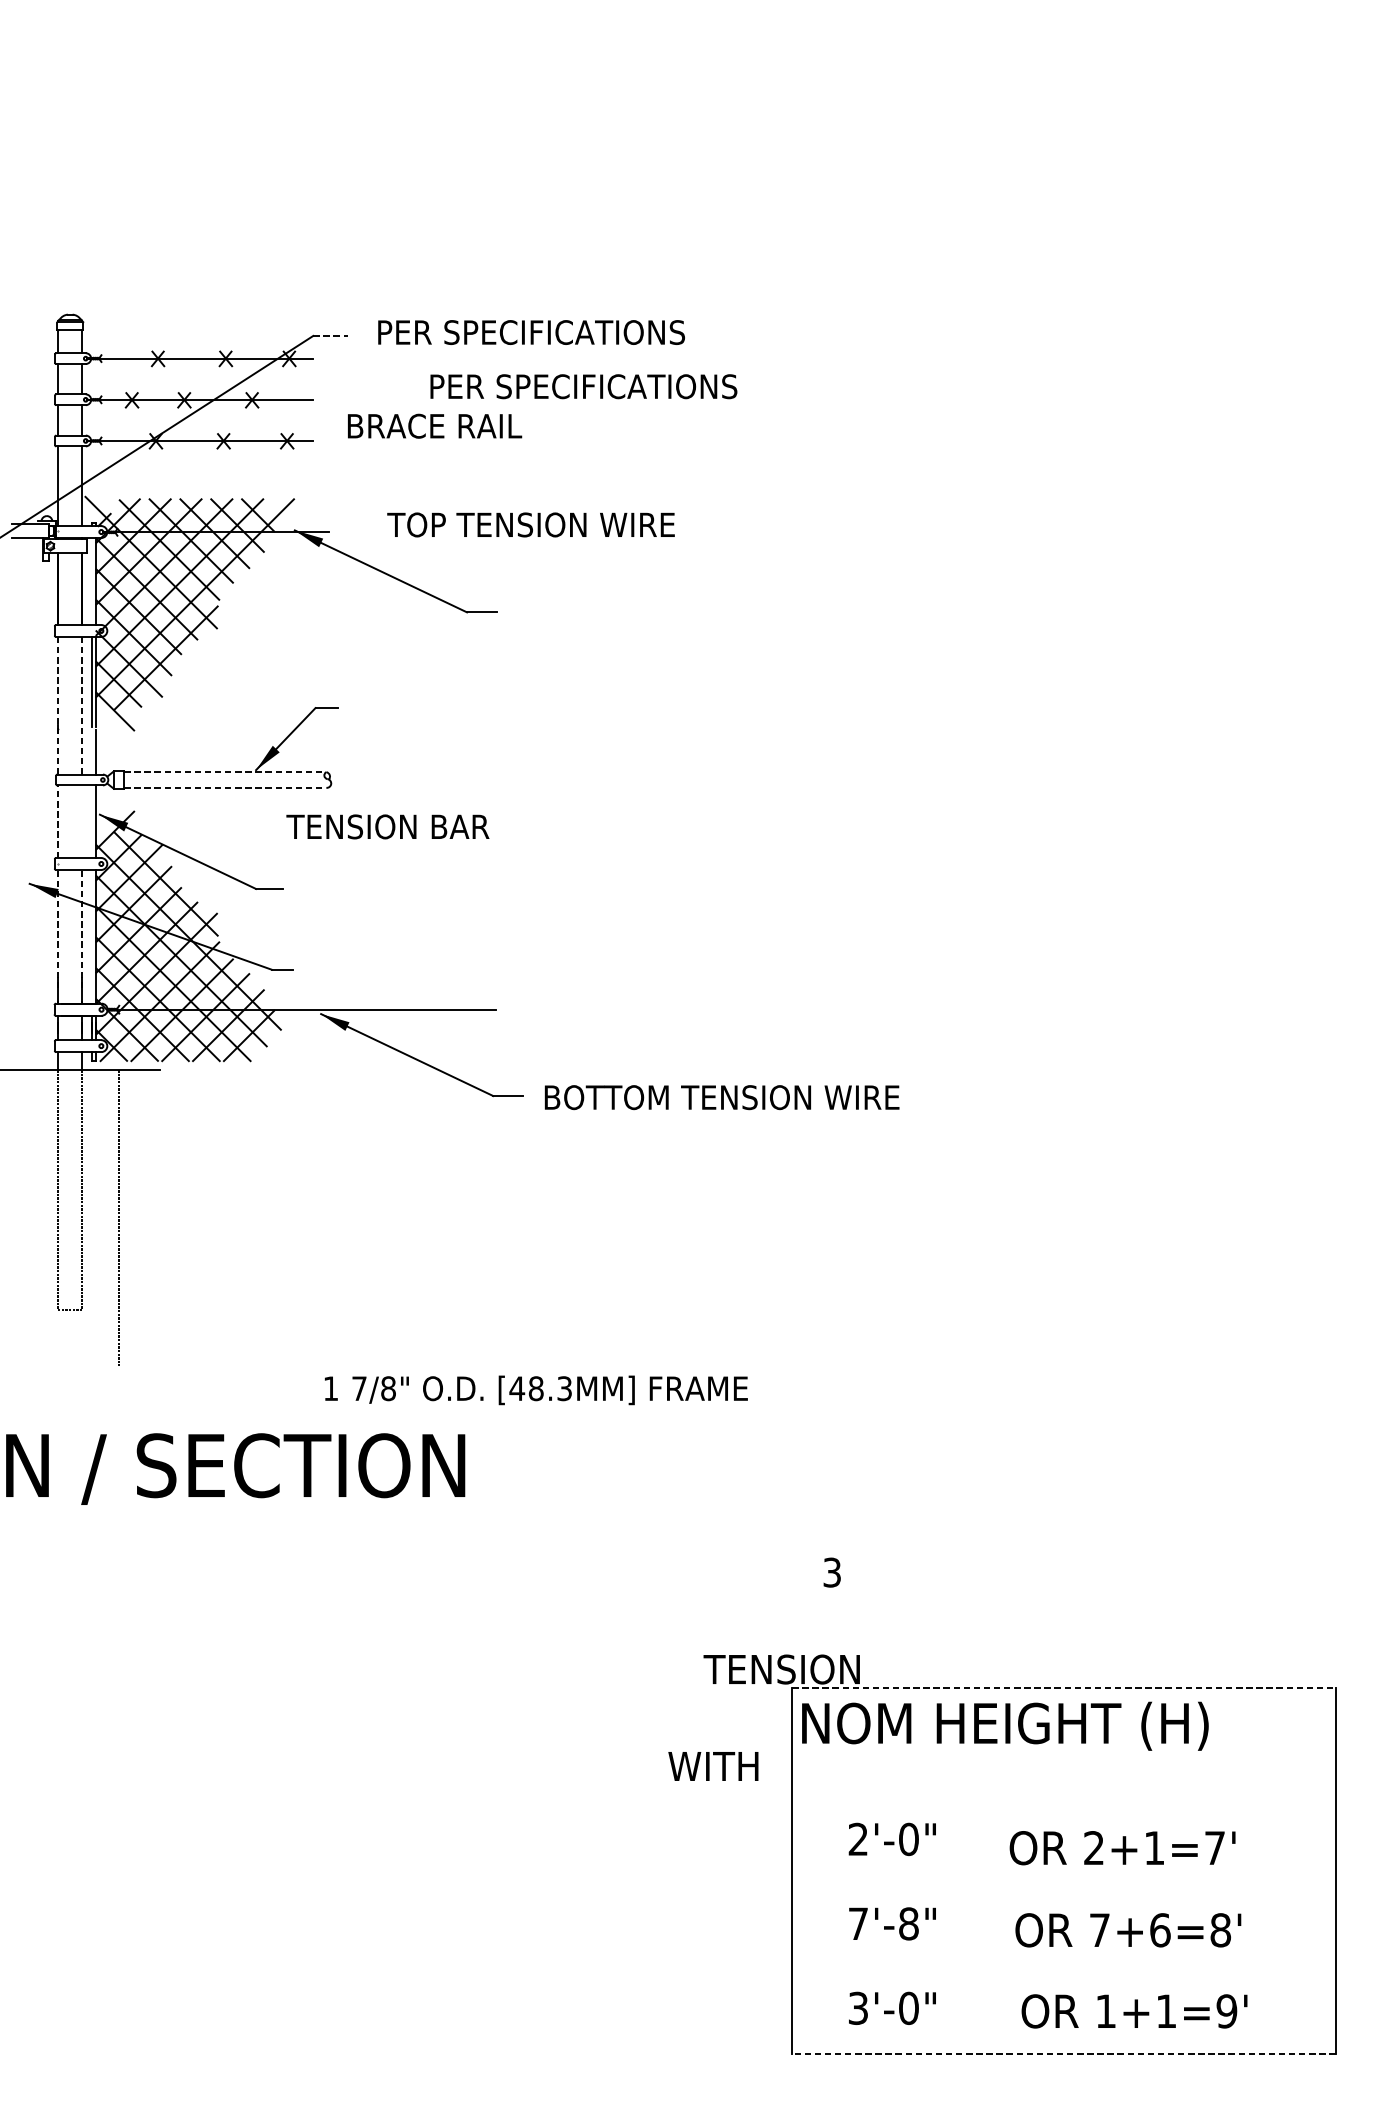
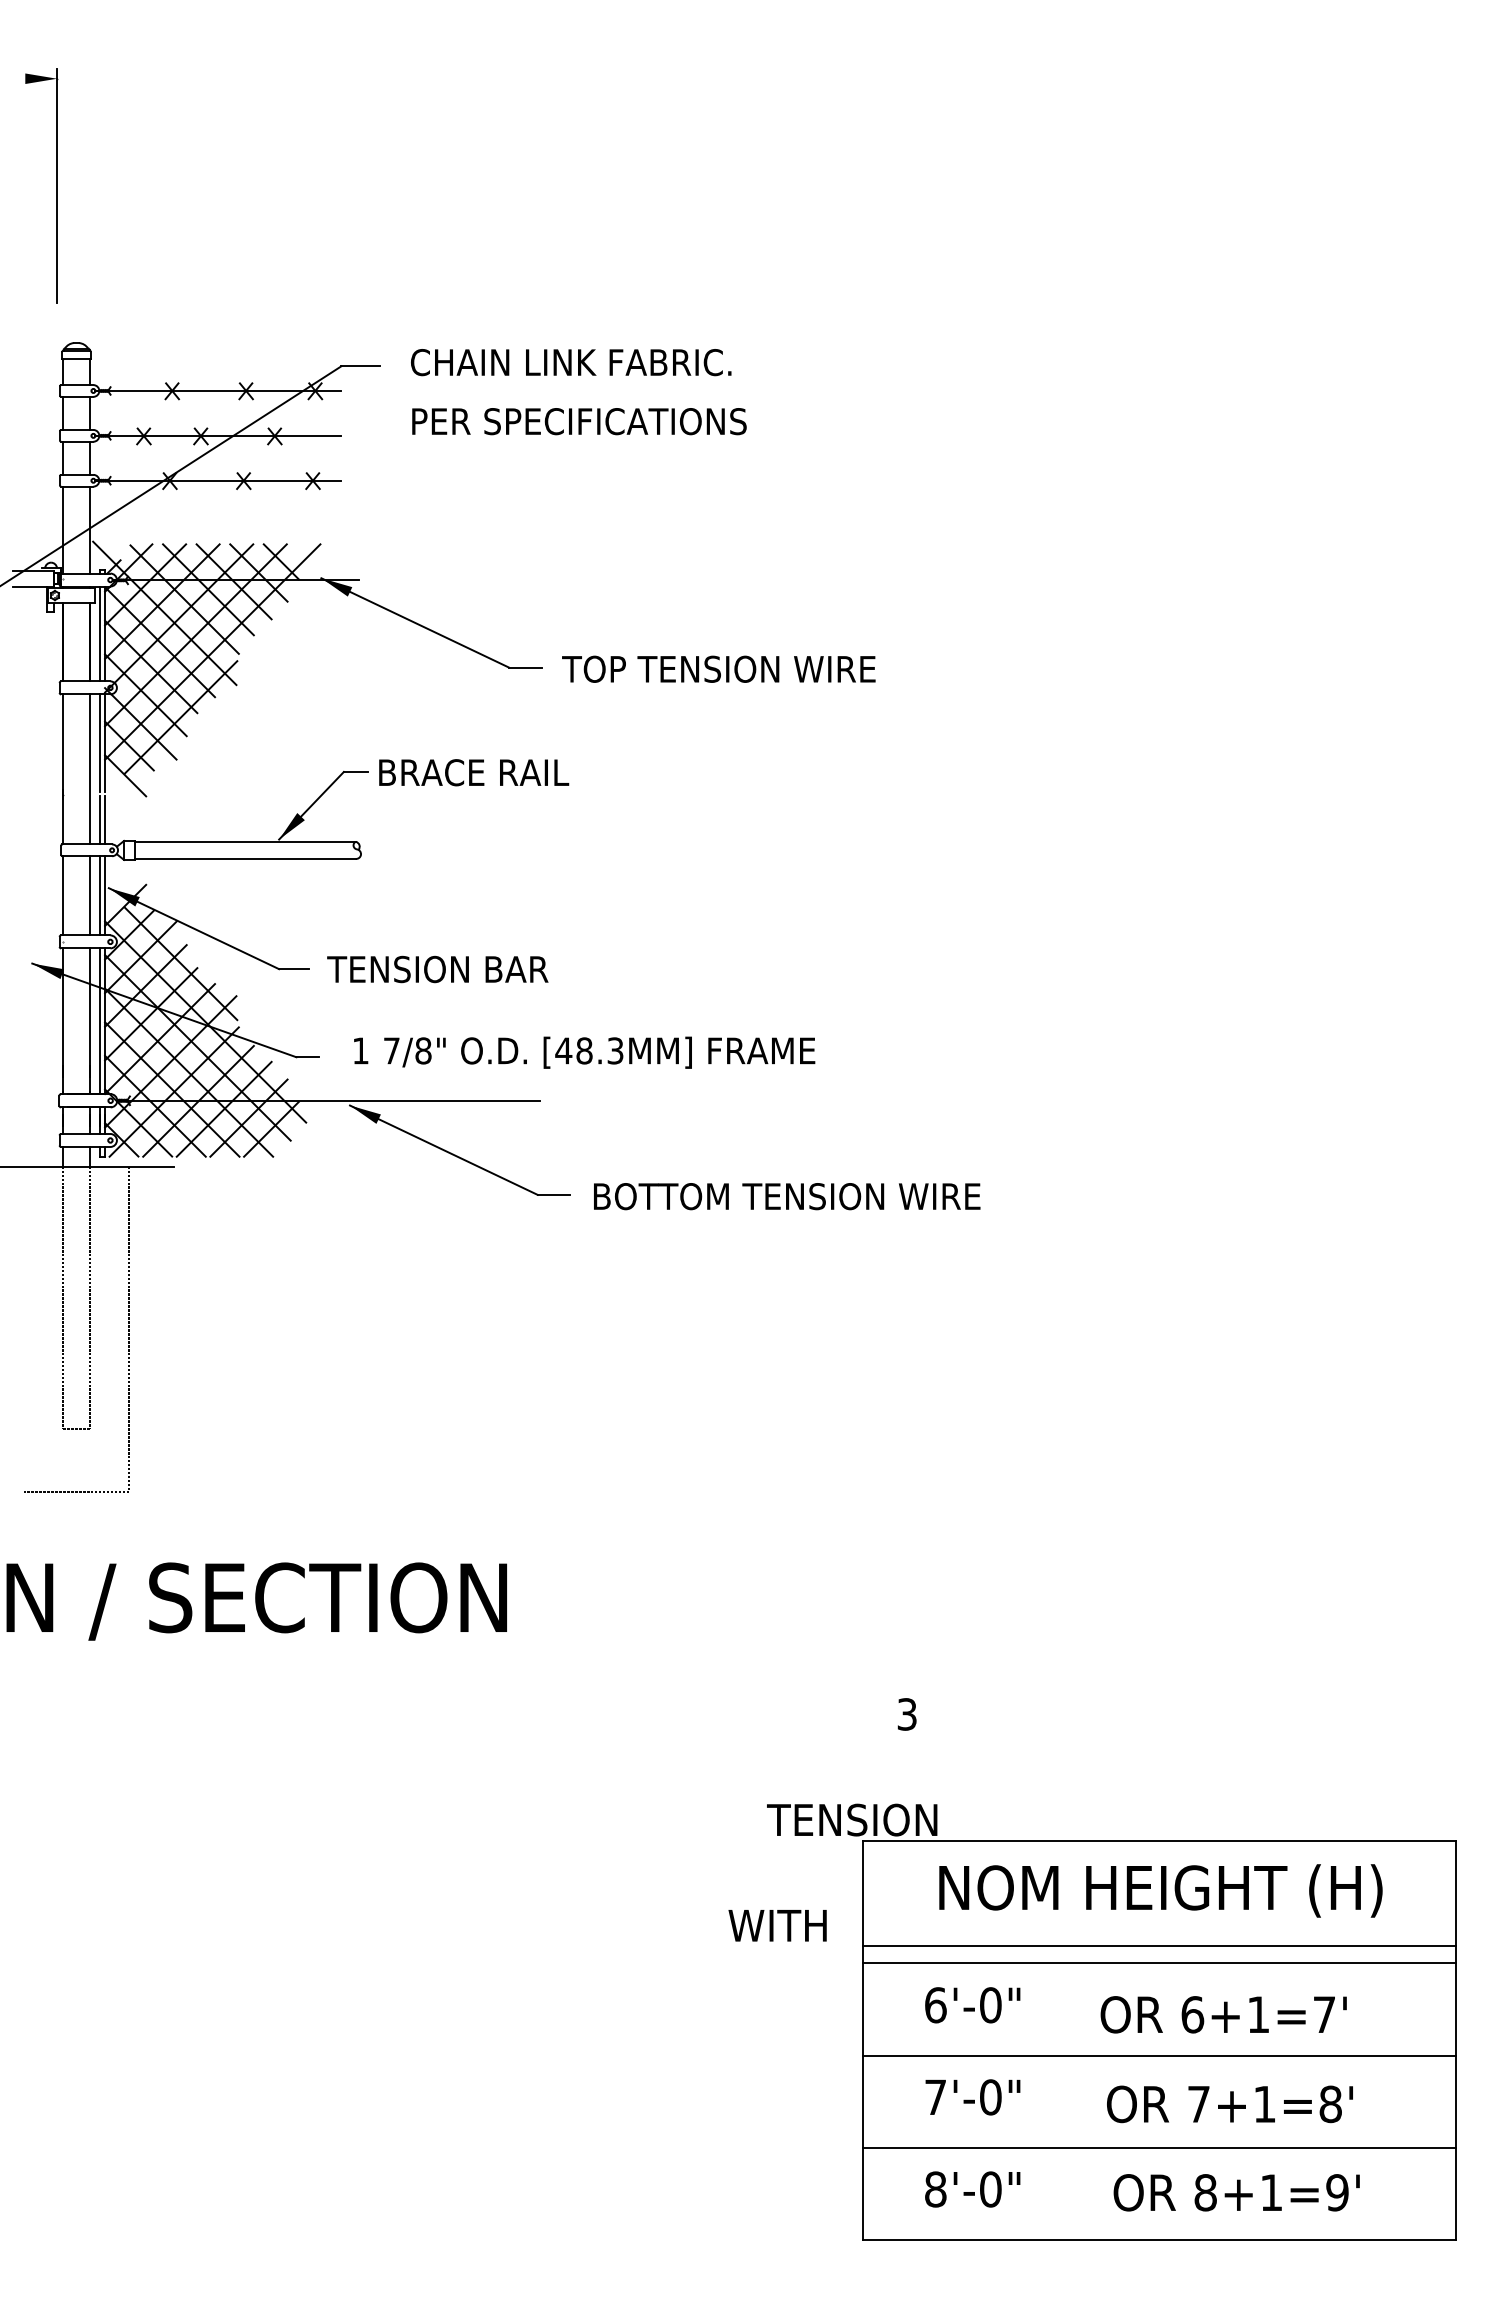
part: (51, 170) -> (56, 185), added
text: (530, 332) -> (578, 362), PER SPECIFICATIONS -> CHAIN LINK FABRIC.
line: (331, 336) -> (361, 366), dashed -> solid
text: (583, 386) -> (579, 421), moved
text: (435, 426) -> (474, 772), moved
text: (530, 524) -> (718, 668), moved
line: (92, 581) -> (100, 633), added
line: (58, 705) -> (63, 769), dashed -> solid
line: (82, 705) -> (89, 769), dashed -> solid
line: (92, 752) -> (100, 820), added
line: (225, 771) -> (245, 841), dashed -> solid
line: (225, 787) -> (245, 858), dashed -> solid
line: (58, 821) -> (63, 895), dashed -> solid
line: (82, 821) -> (89, 895), added
line: (92, 821) -> (100, 895), added
text: (387, 826) -> (437, 969), moved
line: (58, 928) -> (63, 1012), dashed -> solid
line: (82, 928) -> (89, 1012), dashed -> solid
line: (92, 936) -> (100, 1021), added
line: (70, 1368) -> (76, 1491), added
text: (536, 1390) -> (584, 1052), moved
line: (1064, 1688) -> (1160, 1840), dashed -> solid
text: (1004, 1725) -> (1160, 1890), moved
line: (1063, 1784) -> (1159, 1945), added
line: (1063, 1801) -> (1159, 1963), added
text: (858, 1839) -> (935, 2005), 2'-0" -> 6'-0"
text: (1093, 1847) -> (1192, 2014), 2+1=7' -> 6+1=7'
line: (1063, 1885) -> (1159, 2055), added
text: (908, 1924) -> (990, 2097), 7'-8" -> 7'-0"
text: (1159, 1930) -> (1264, 2104), 7+6=8' -> 7+1=8'
line: (1063, 1969) -> (1159, 2147), added
text: (858, 2008) -> (935, 2189), 3'-0" -> 8'-0"
text: (1105, 2011) -> (1205, 2192), 1+1=9' -> 8+1=9'
line: (1063, 2054) -> (1159, 2239), dashed -> solid

